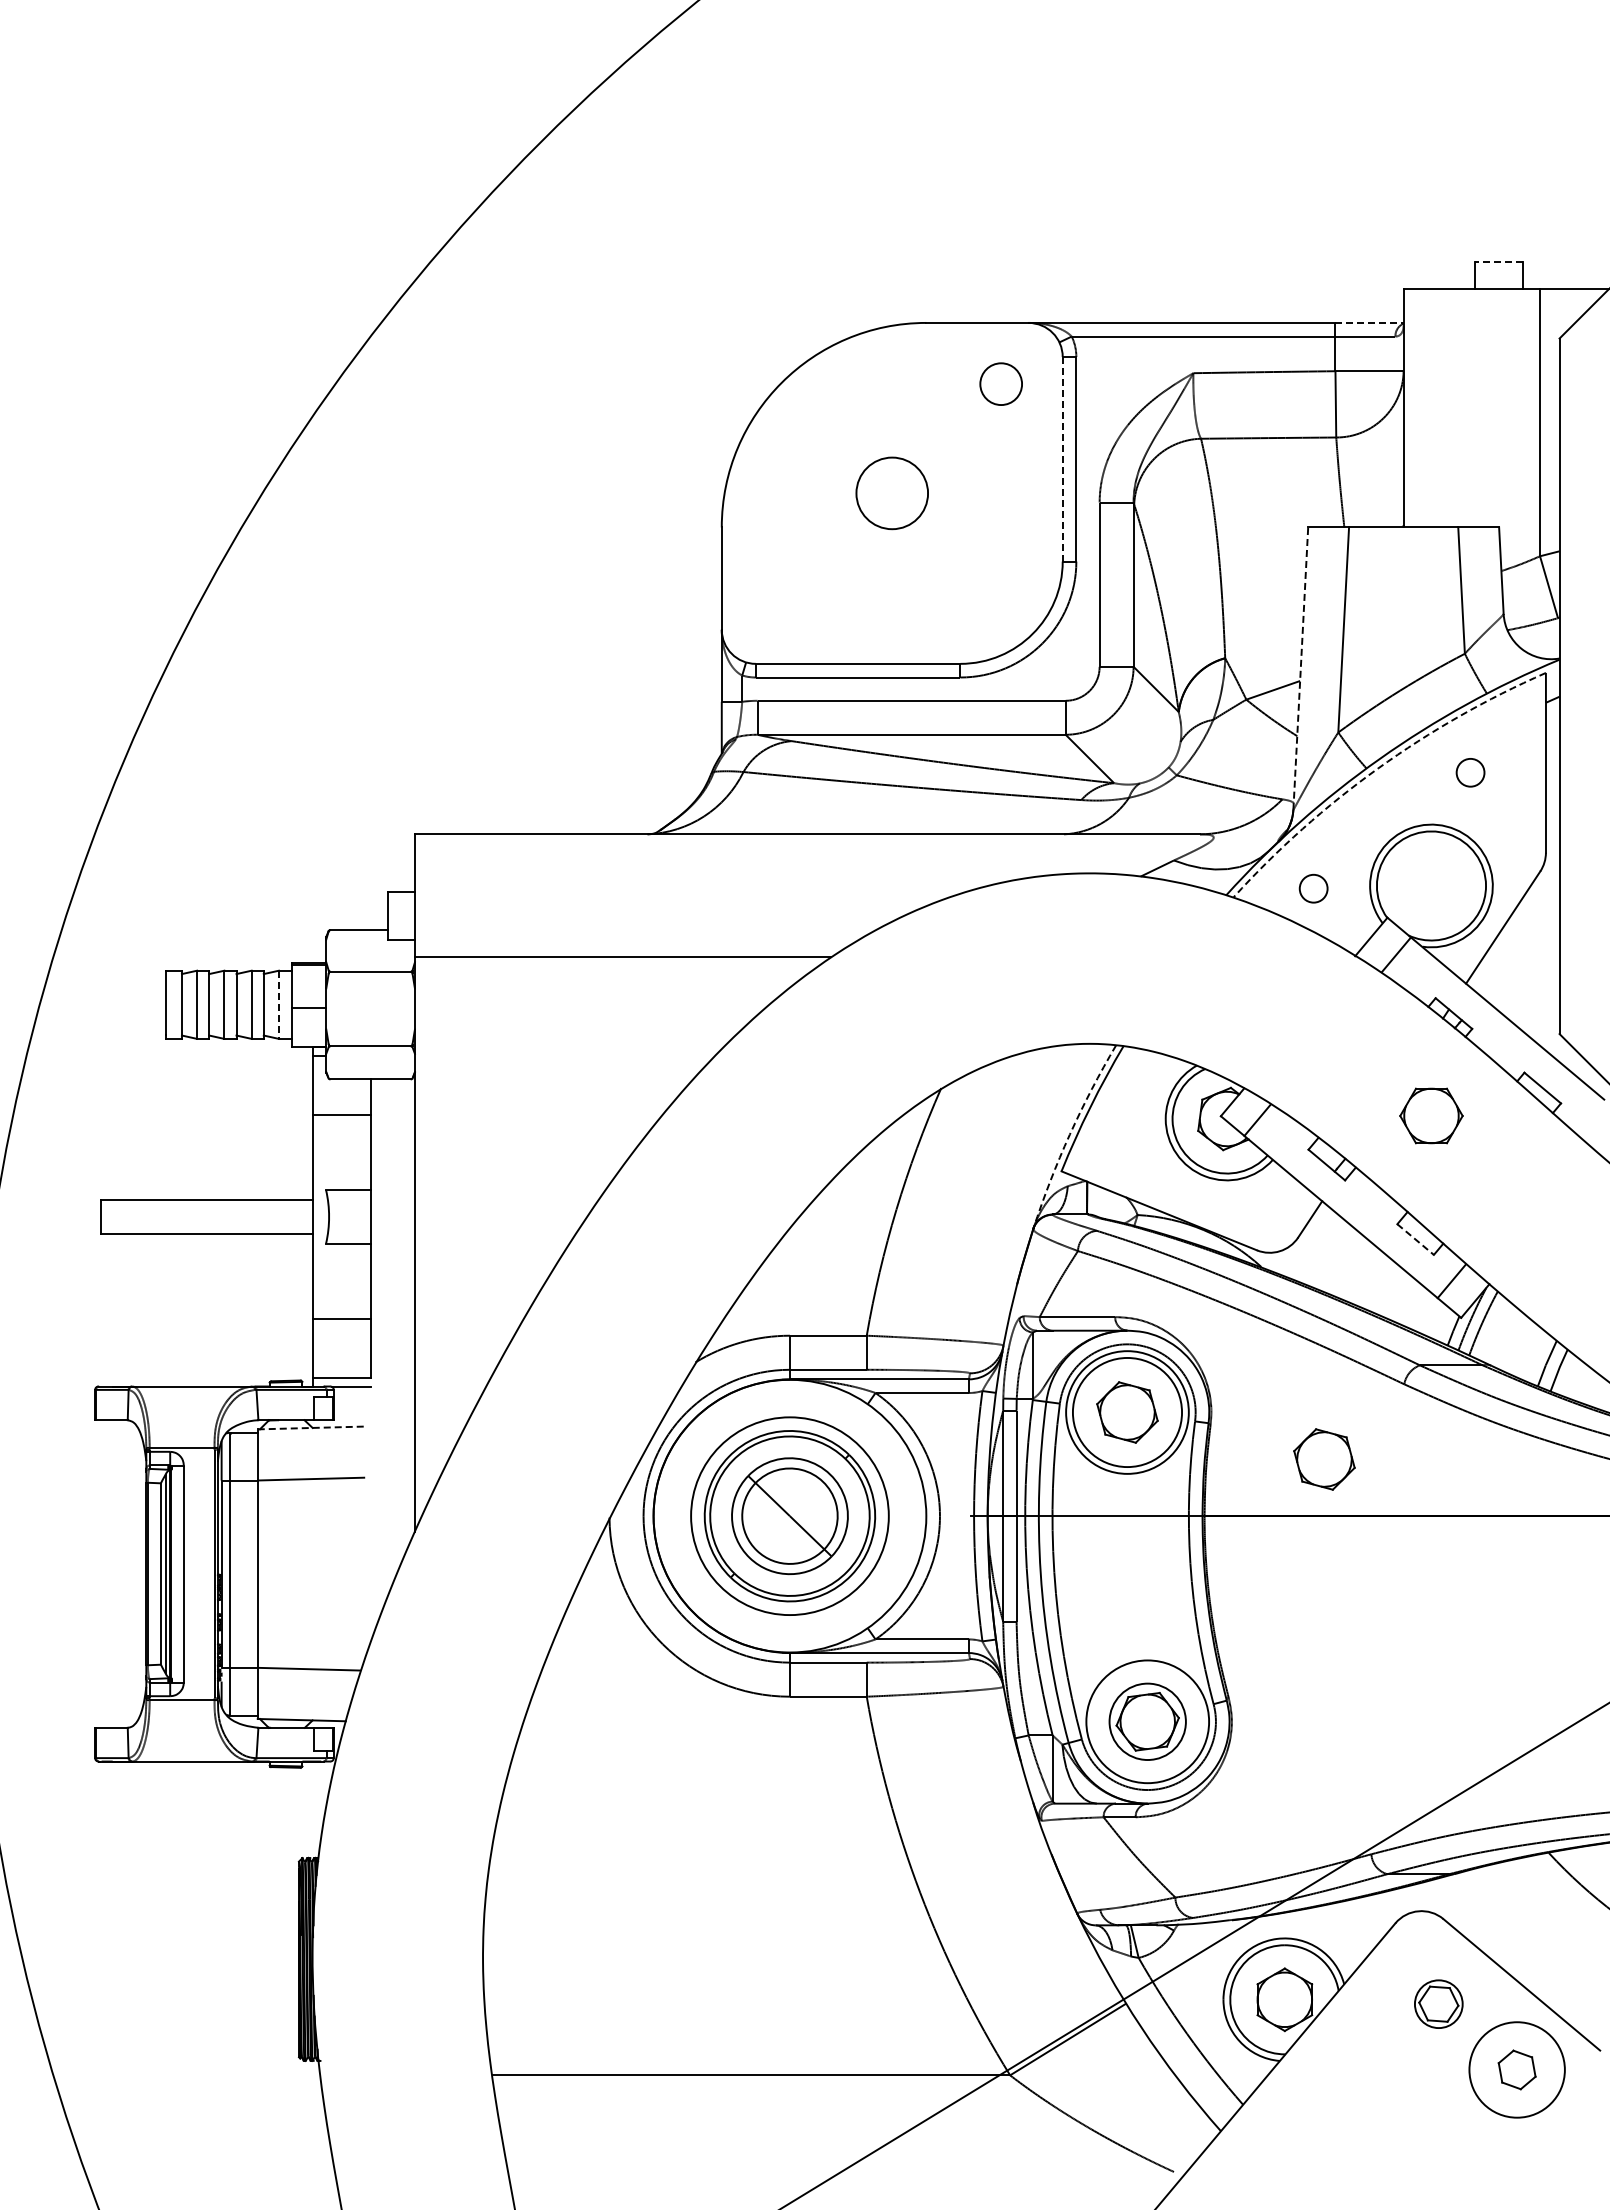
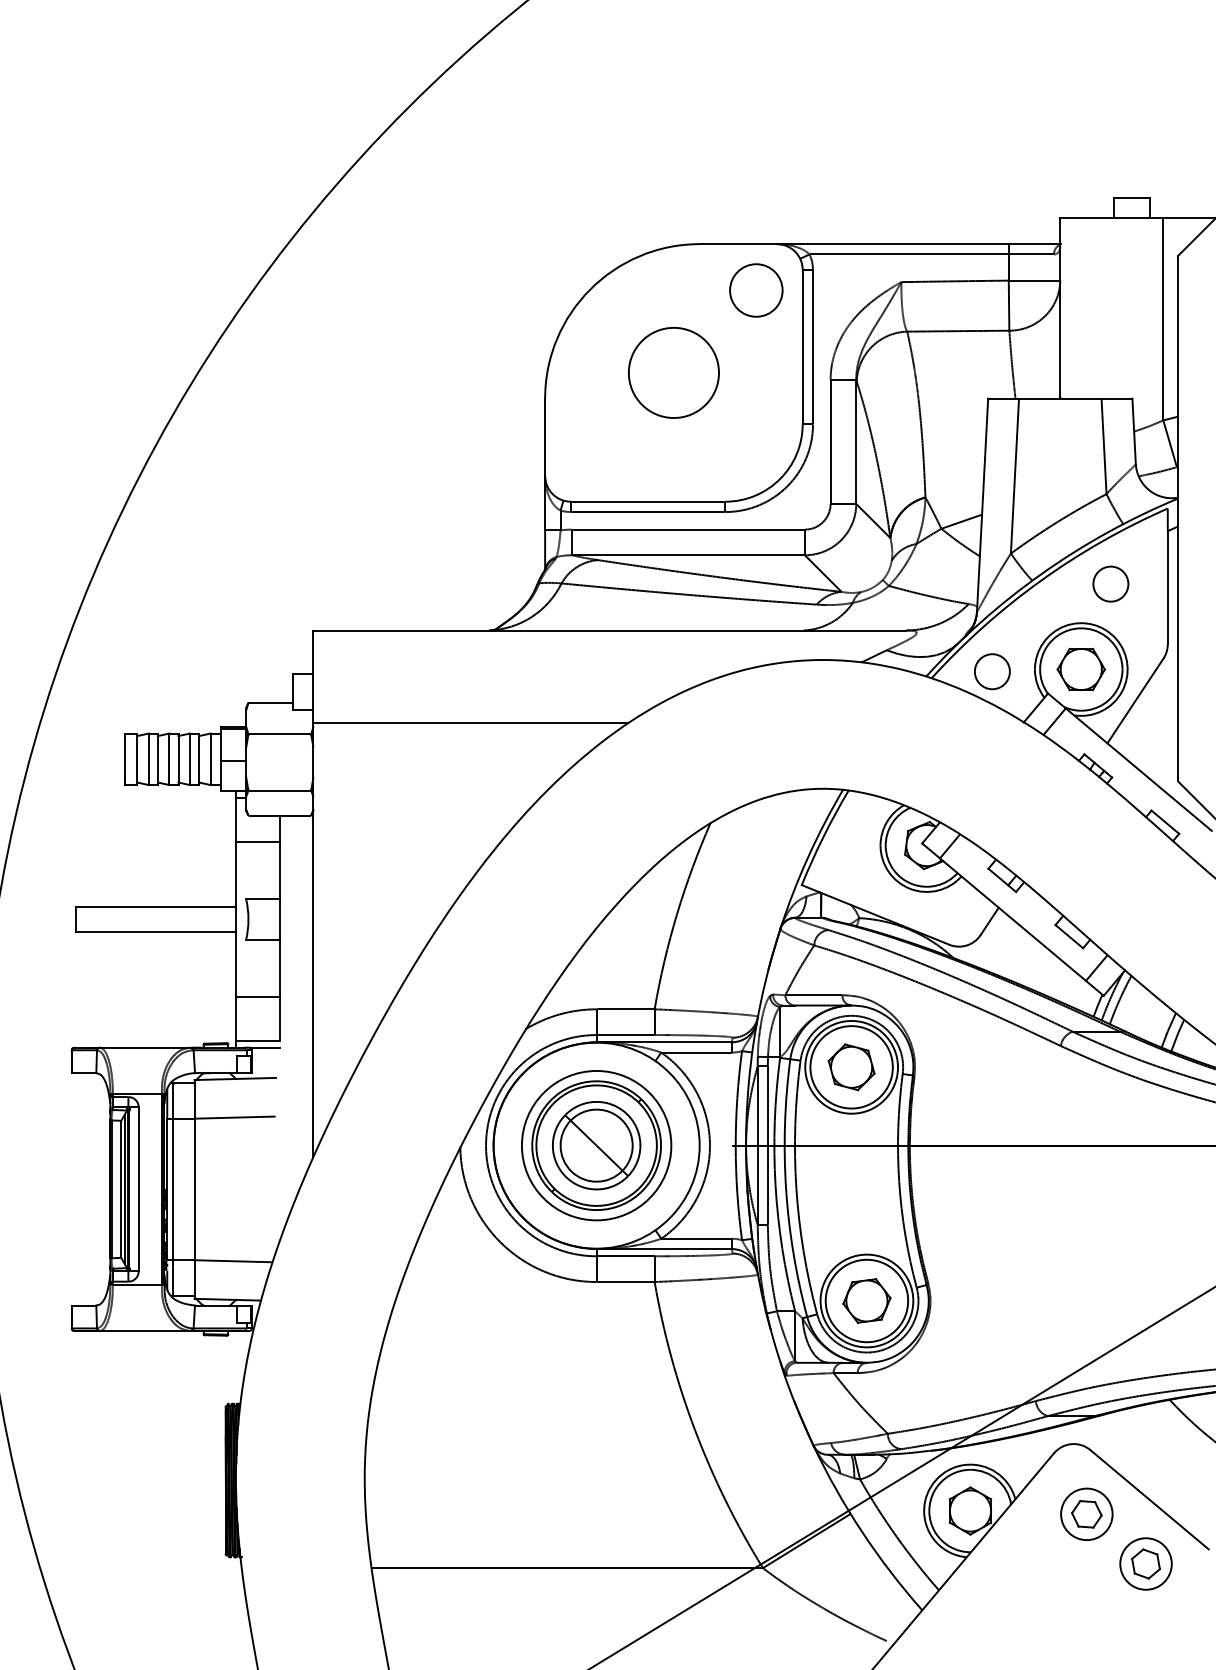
line: (1499, 261) -> (1132, 197), dashed -> solid
line: (1370, 322) -> (1035, 243), dashed -> solid
circle: (1000, 383) -> (755, 289), size x1.67
line: (1062, 459) -> (802, 347), dashed -> solid
circle: (891, 493) -> (673, 373), size x1.67
line: (1300, 668) -> (982, 505), dashed -> solid
arc: (1378, 768) -> (1041, 580), dashed -> solid
circle: (1470, 772) -> (1110, 583), size x1.67
circle: (1313, 888) -> (992, 671), size x1.67
line: (278, 1005) -> (210, 759), dashed -> solid
part: (1431, 1115) -> (1081, 669), moved
arc: (1069, 1134) -> (807, 857), dashed -> solid
line: (1415, 1239) -> (1069, 936), dashed -> solid
line: (311, 1427) -> (235, 1078), dashed -> solid
part: (1324, 1459) -> (1000, 1102), removed
circle: (1147, 1721) -> (866, 1300), size x1.43
circle: (1438, 2004) -> (1086, 1514), size x1.43
circle: (1517, 2069) -> (1146, 1563), size x0.71

